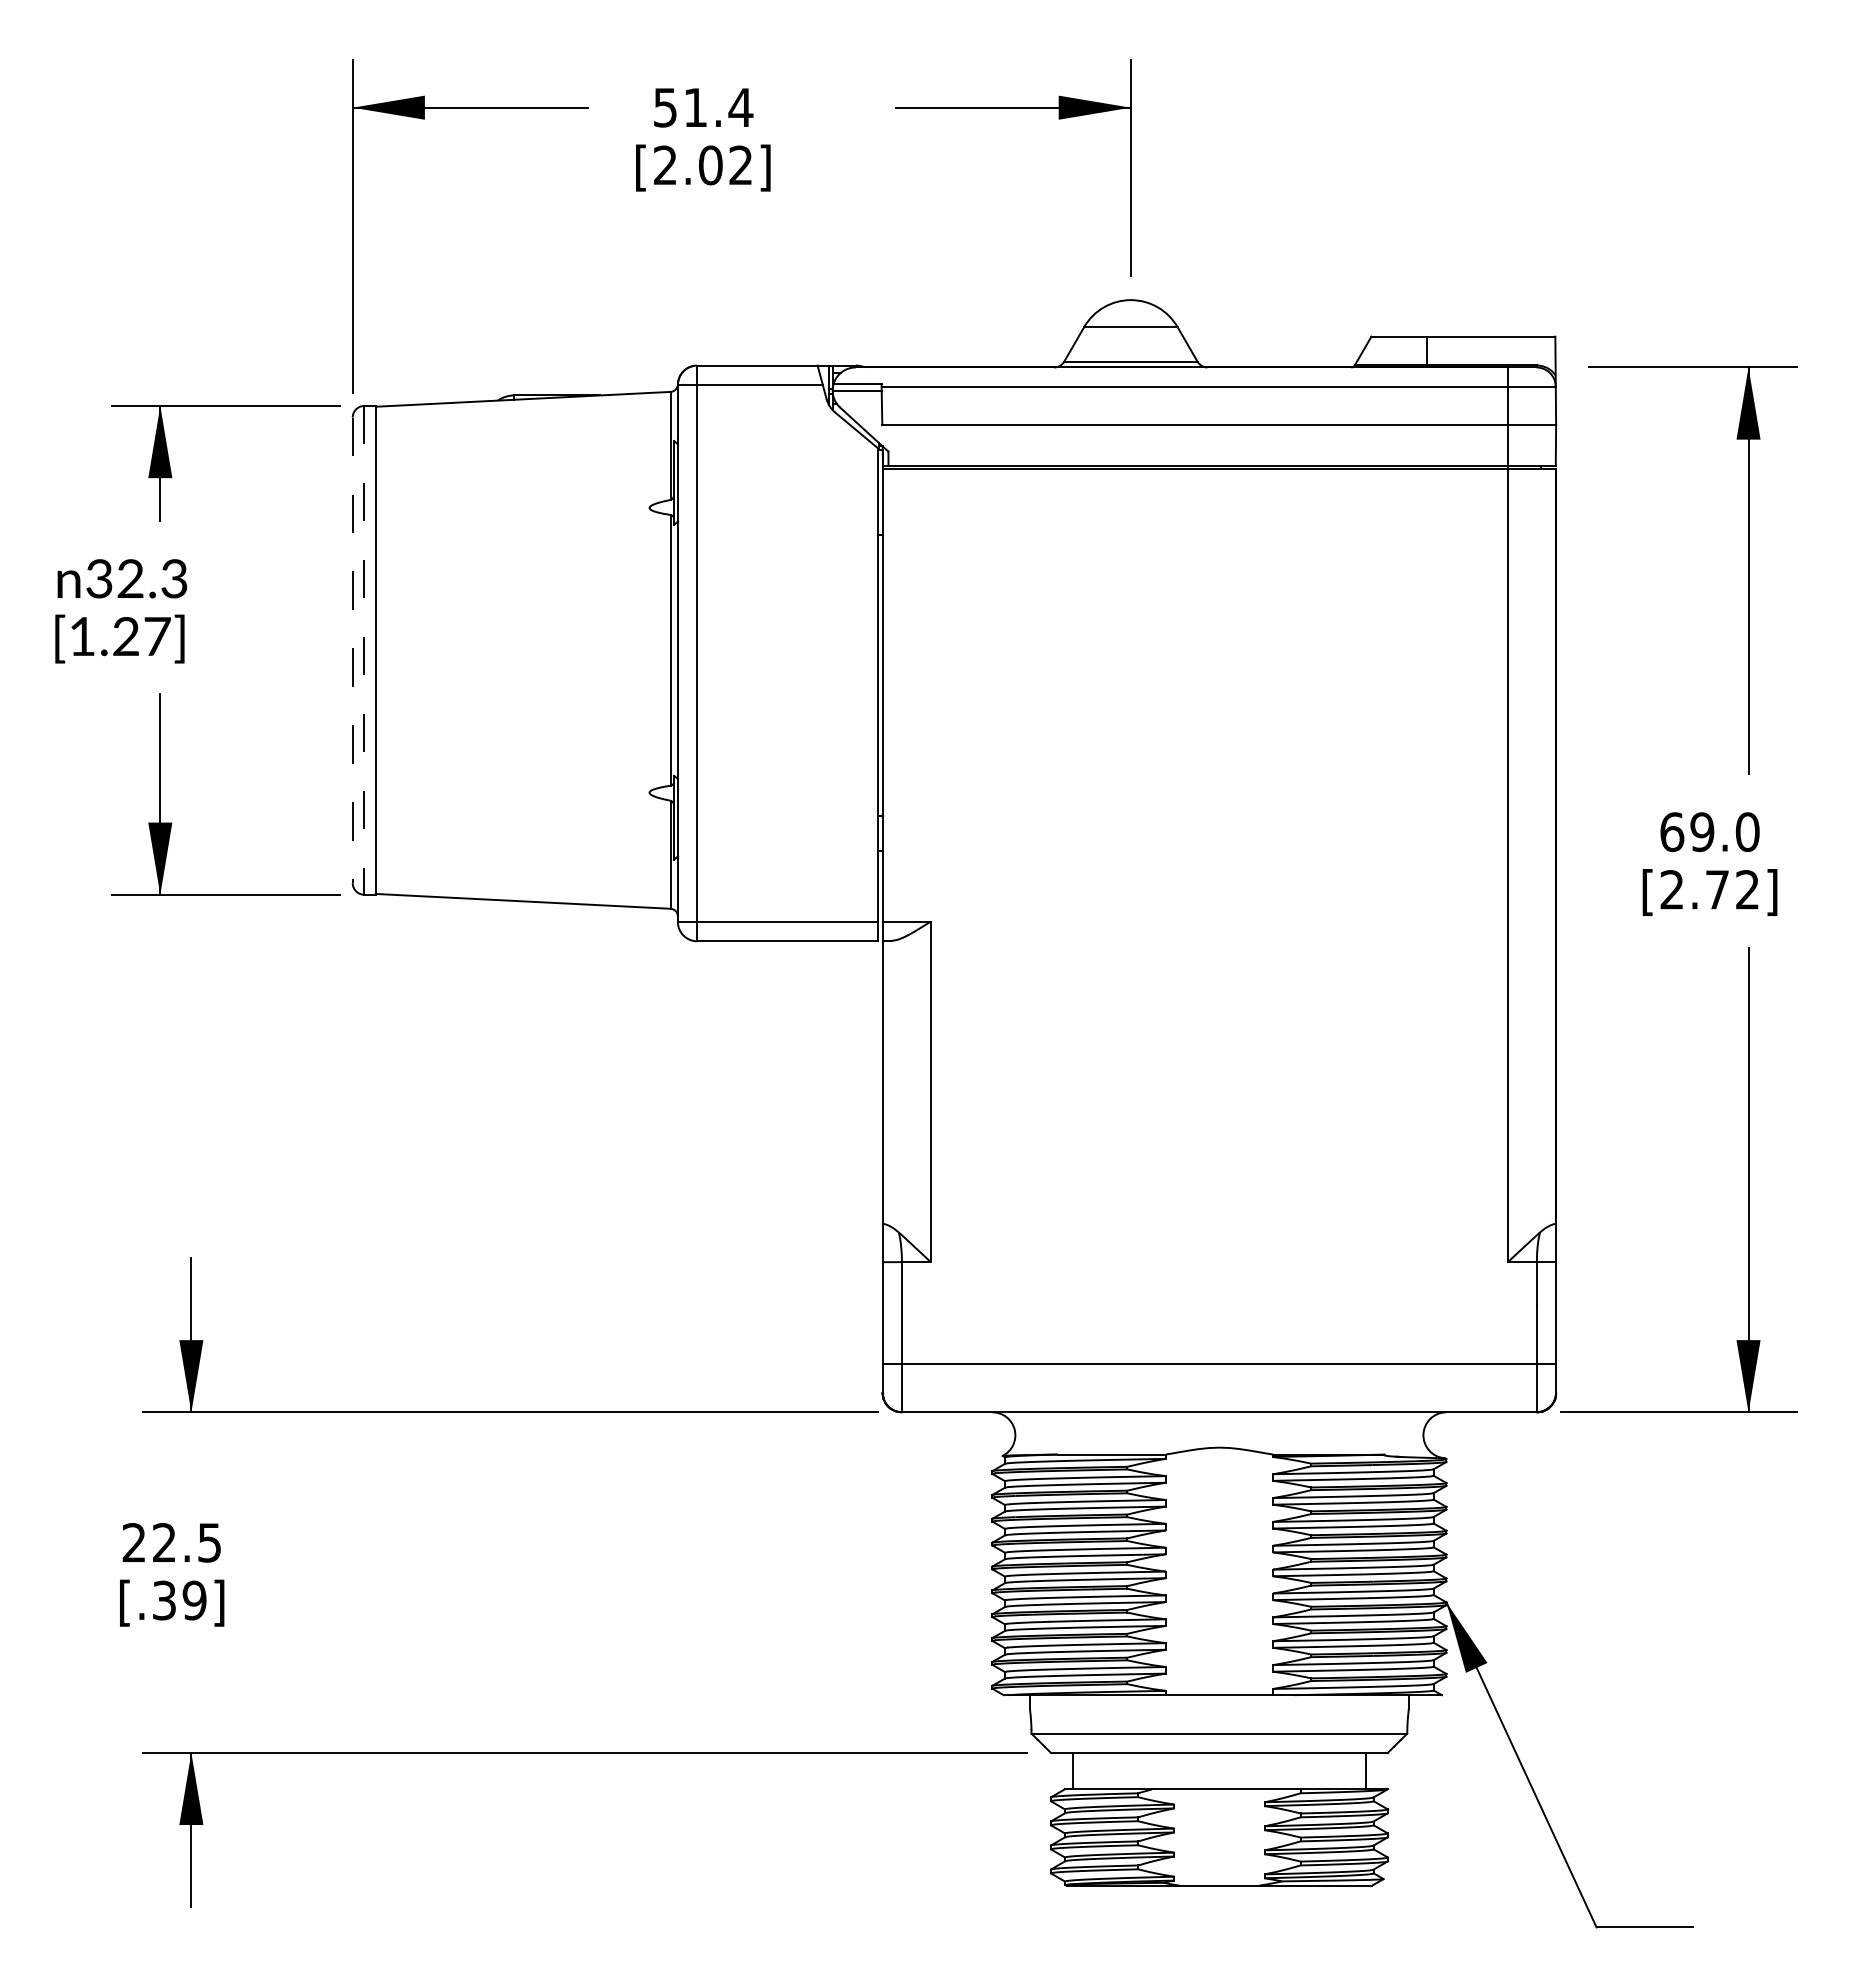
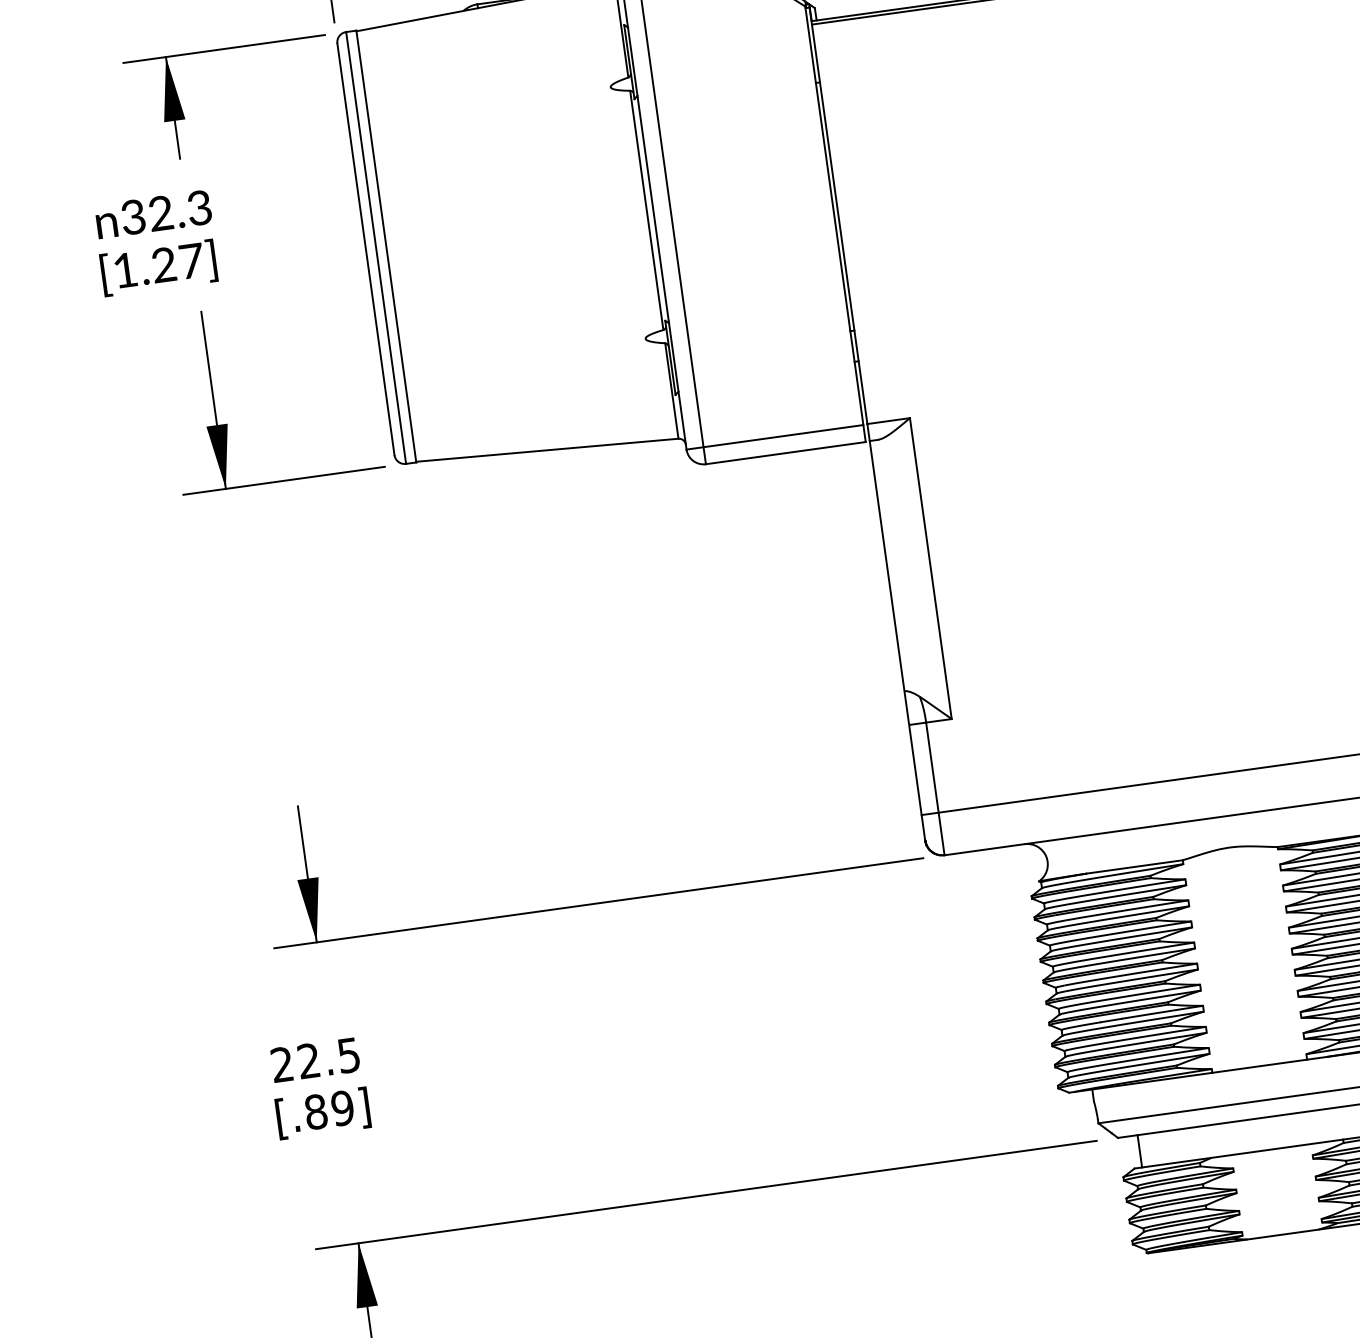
line: (352, 650) -> (365, 249), dashed -> solid
line: (364, 650) -> (376, 248), dashed -> solid
text: (164, 1600) -> (316, 1111), [.39] -> [.89]

